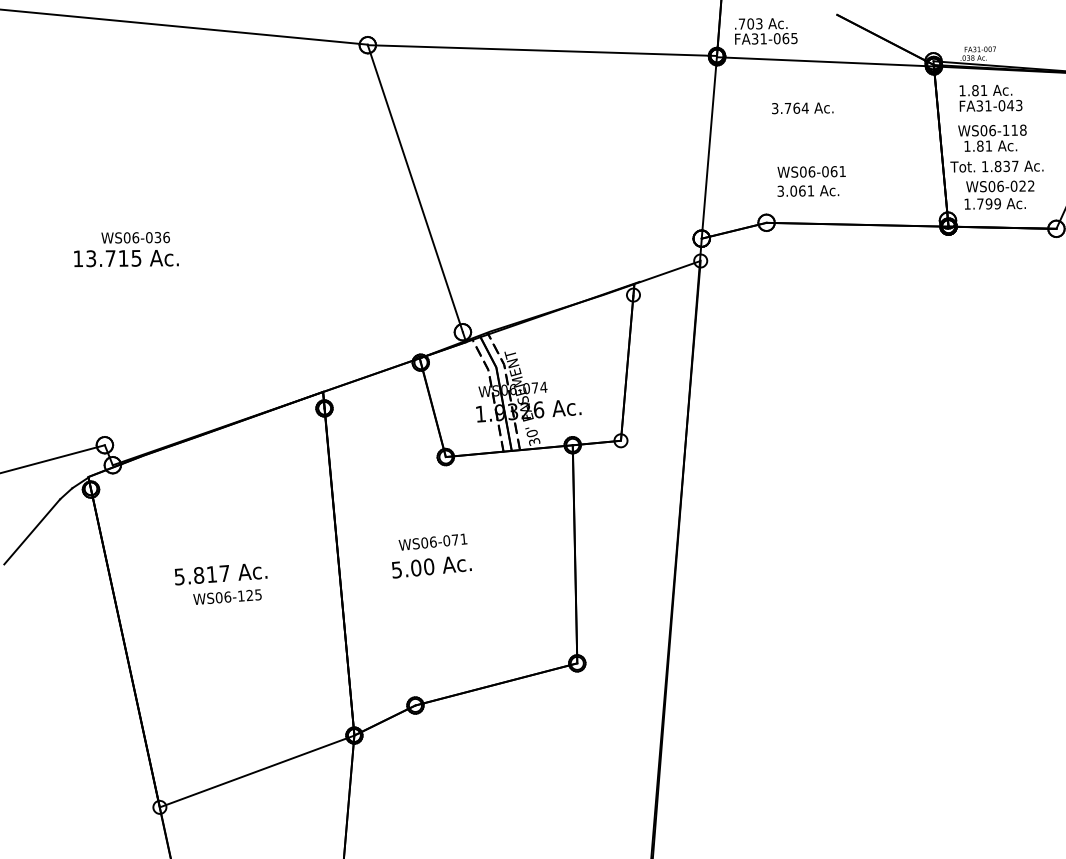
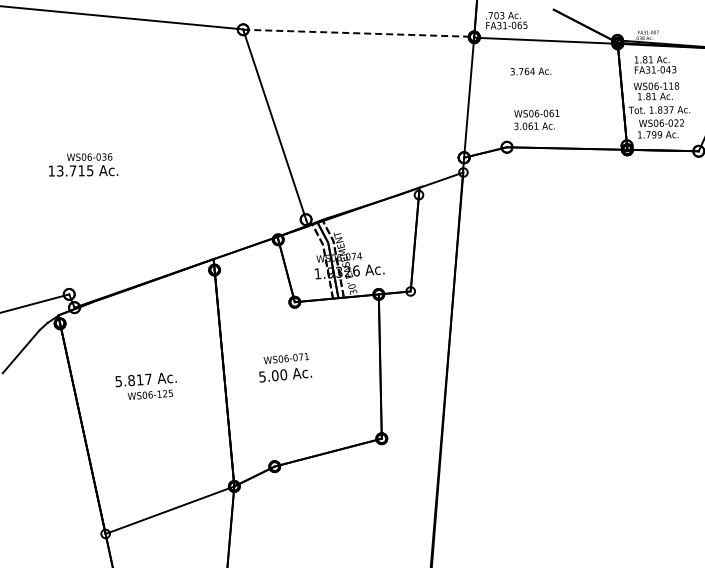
line: (542, 50) -> (358, 33), solid -> dashed

